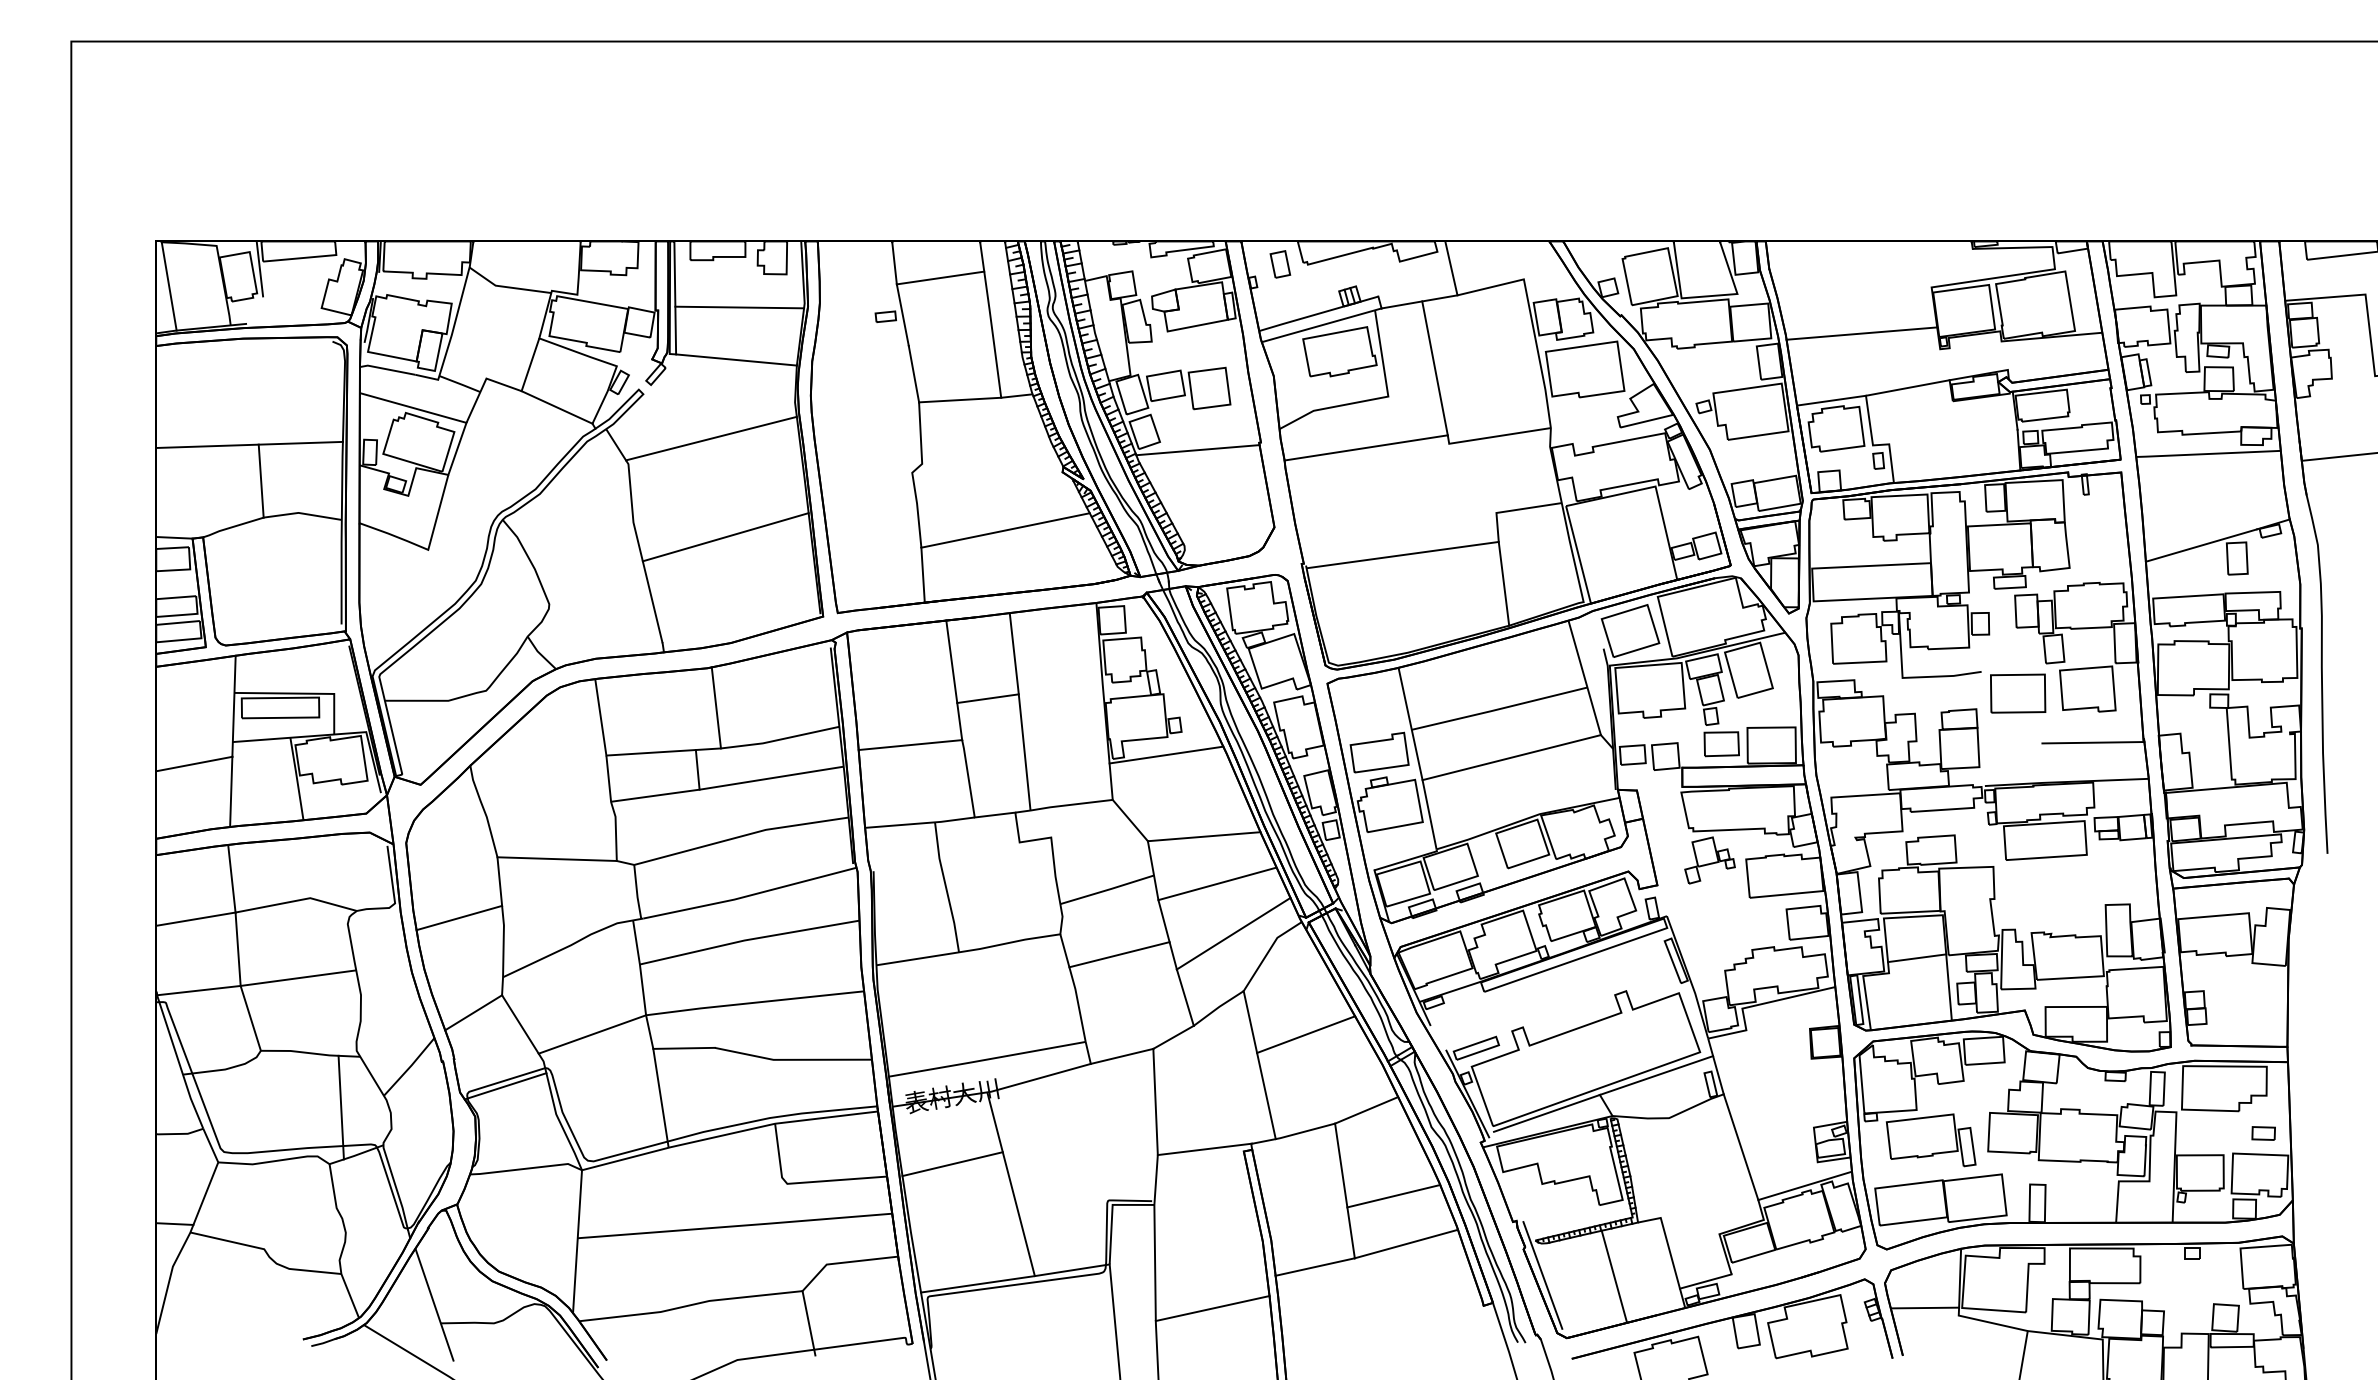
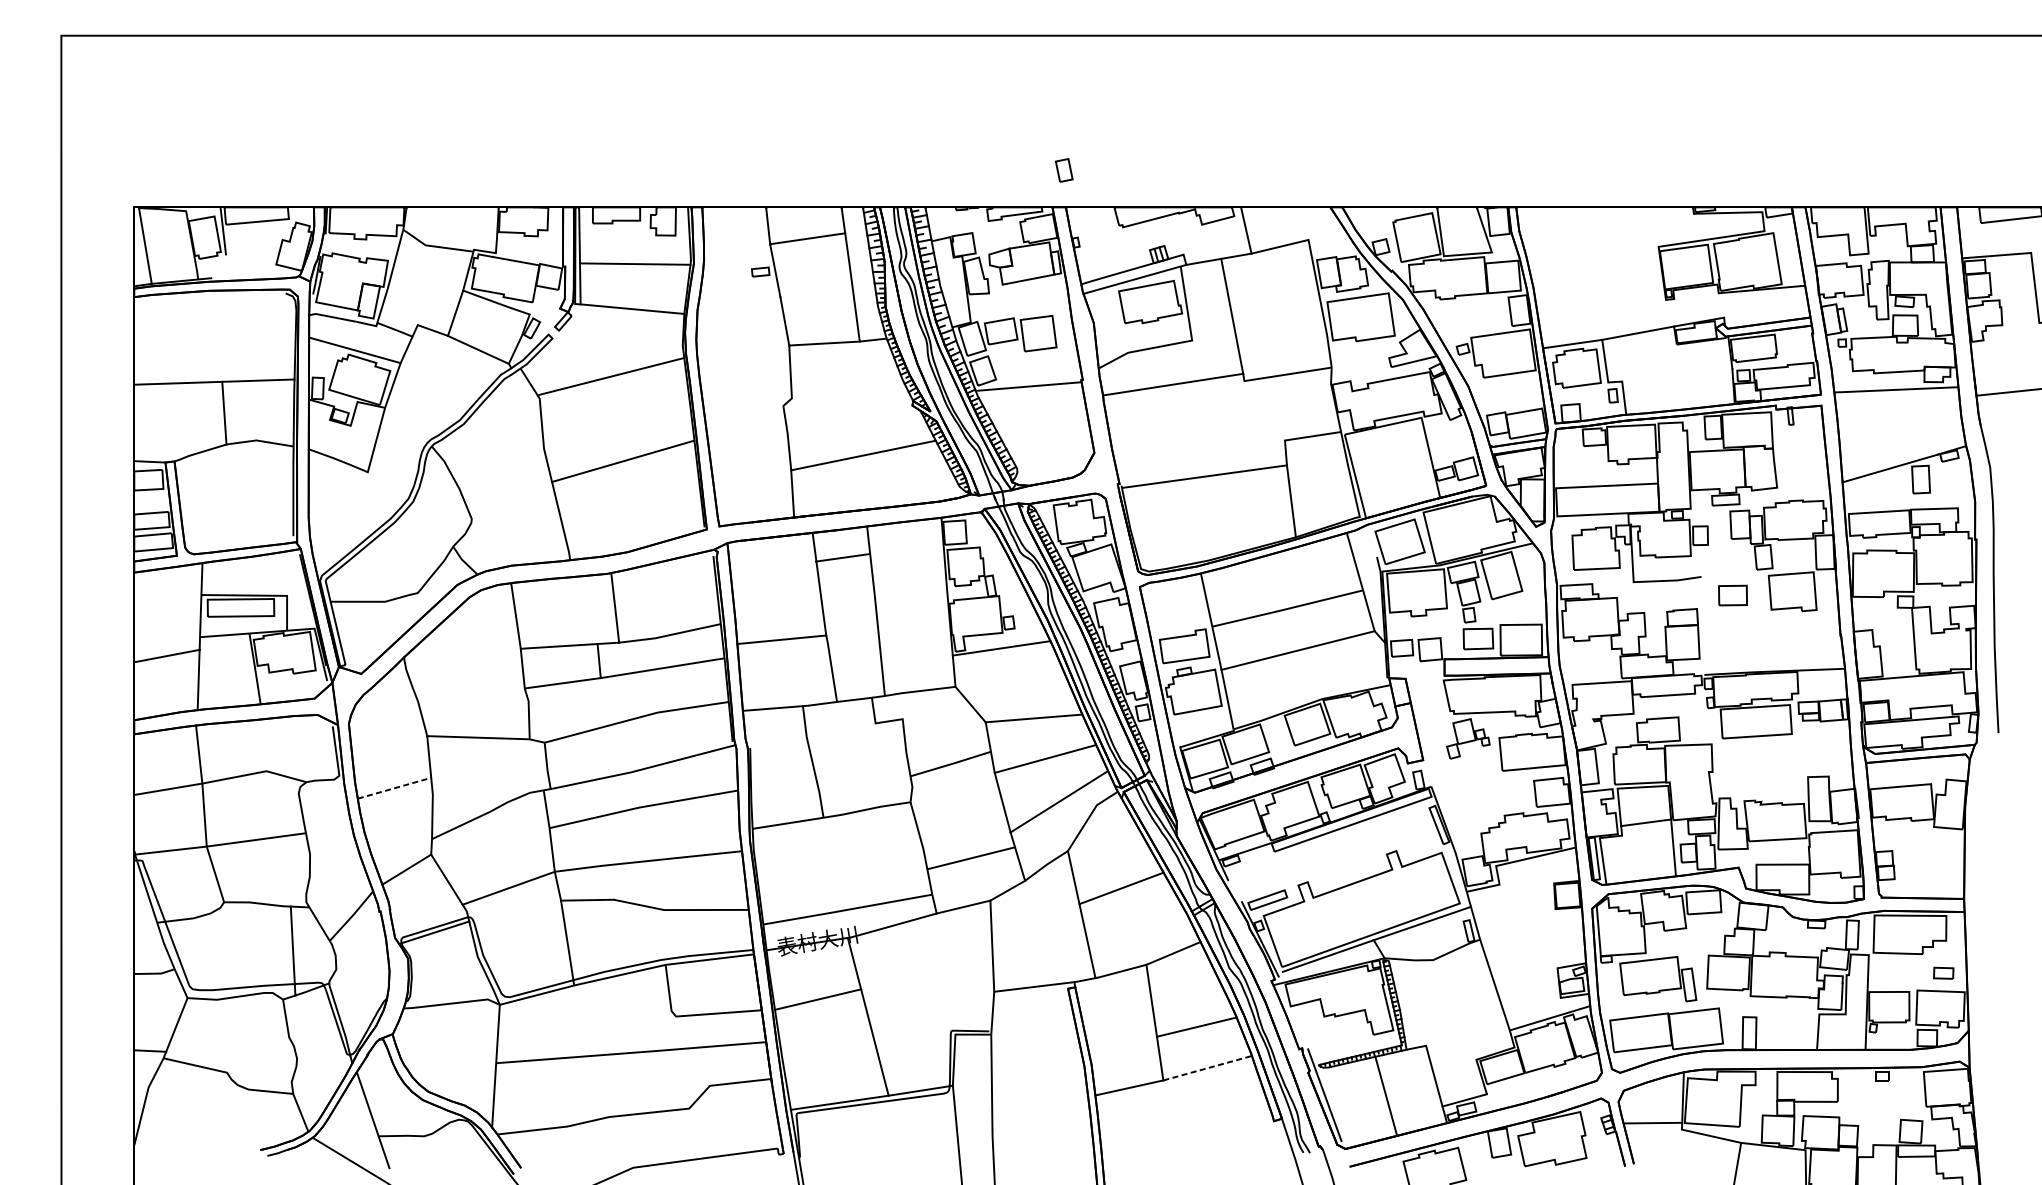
part: (1280, 264) -> (1064, 170), moved
line: (1861, 333) -> (1598, 286), removed
part: (2018, 693) -> (1733, 595), size x0.6
line: (987, 698) -> (841, 557), moved
line: (2093, 742) -> (1797, 637), removed
line: (459, 917) -> (394, 787), solid -> dashed
line: (1119, 954) -> (970, 858), moved
line: (1406, 1244) -> (1207, 1068), solid -> dashed
line: (1212, 1308) -> (1041, 1123), removed
line: (808, 1323) -> (694, 1136), removed

